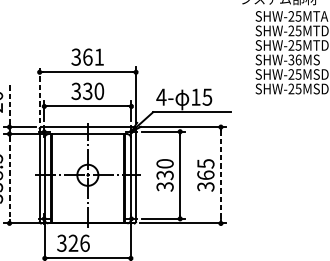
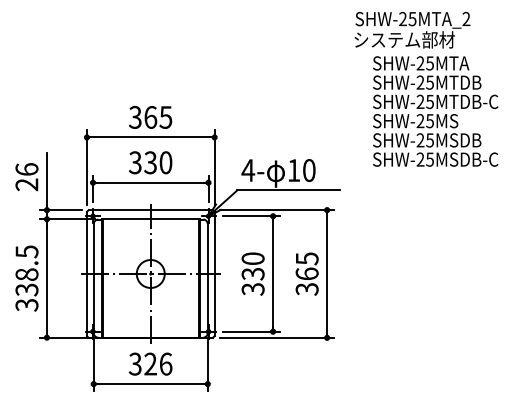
text: (98, 57) -> (165, 117), 361 -> 365
text: (295, 60) -> (425, 121), SHW-36MS -> SHW-25MS
line: (39, 94) -> (86, 167), dashed -> solid
text: (206, 97) -> (308, 170), 15 -> 10
line: (9, 104) -> (46, 179), dashed -> solid
line: (221, 174) -> (327, 273), dashed -> solid
line: (9, 178) -> (46, 278), dashed -> solid
text: (73, 242) -> (150, 363), moved

